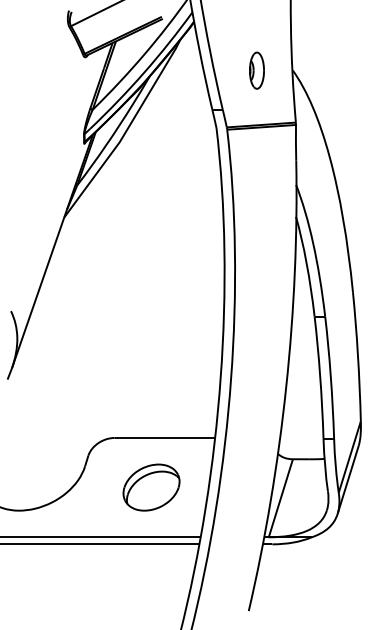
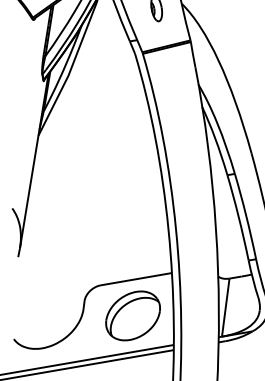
part: (151, 487) -> (133, 315), size x1.4

